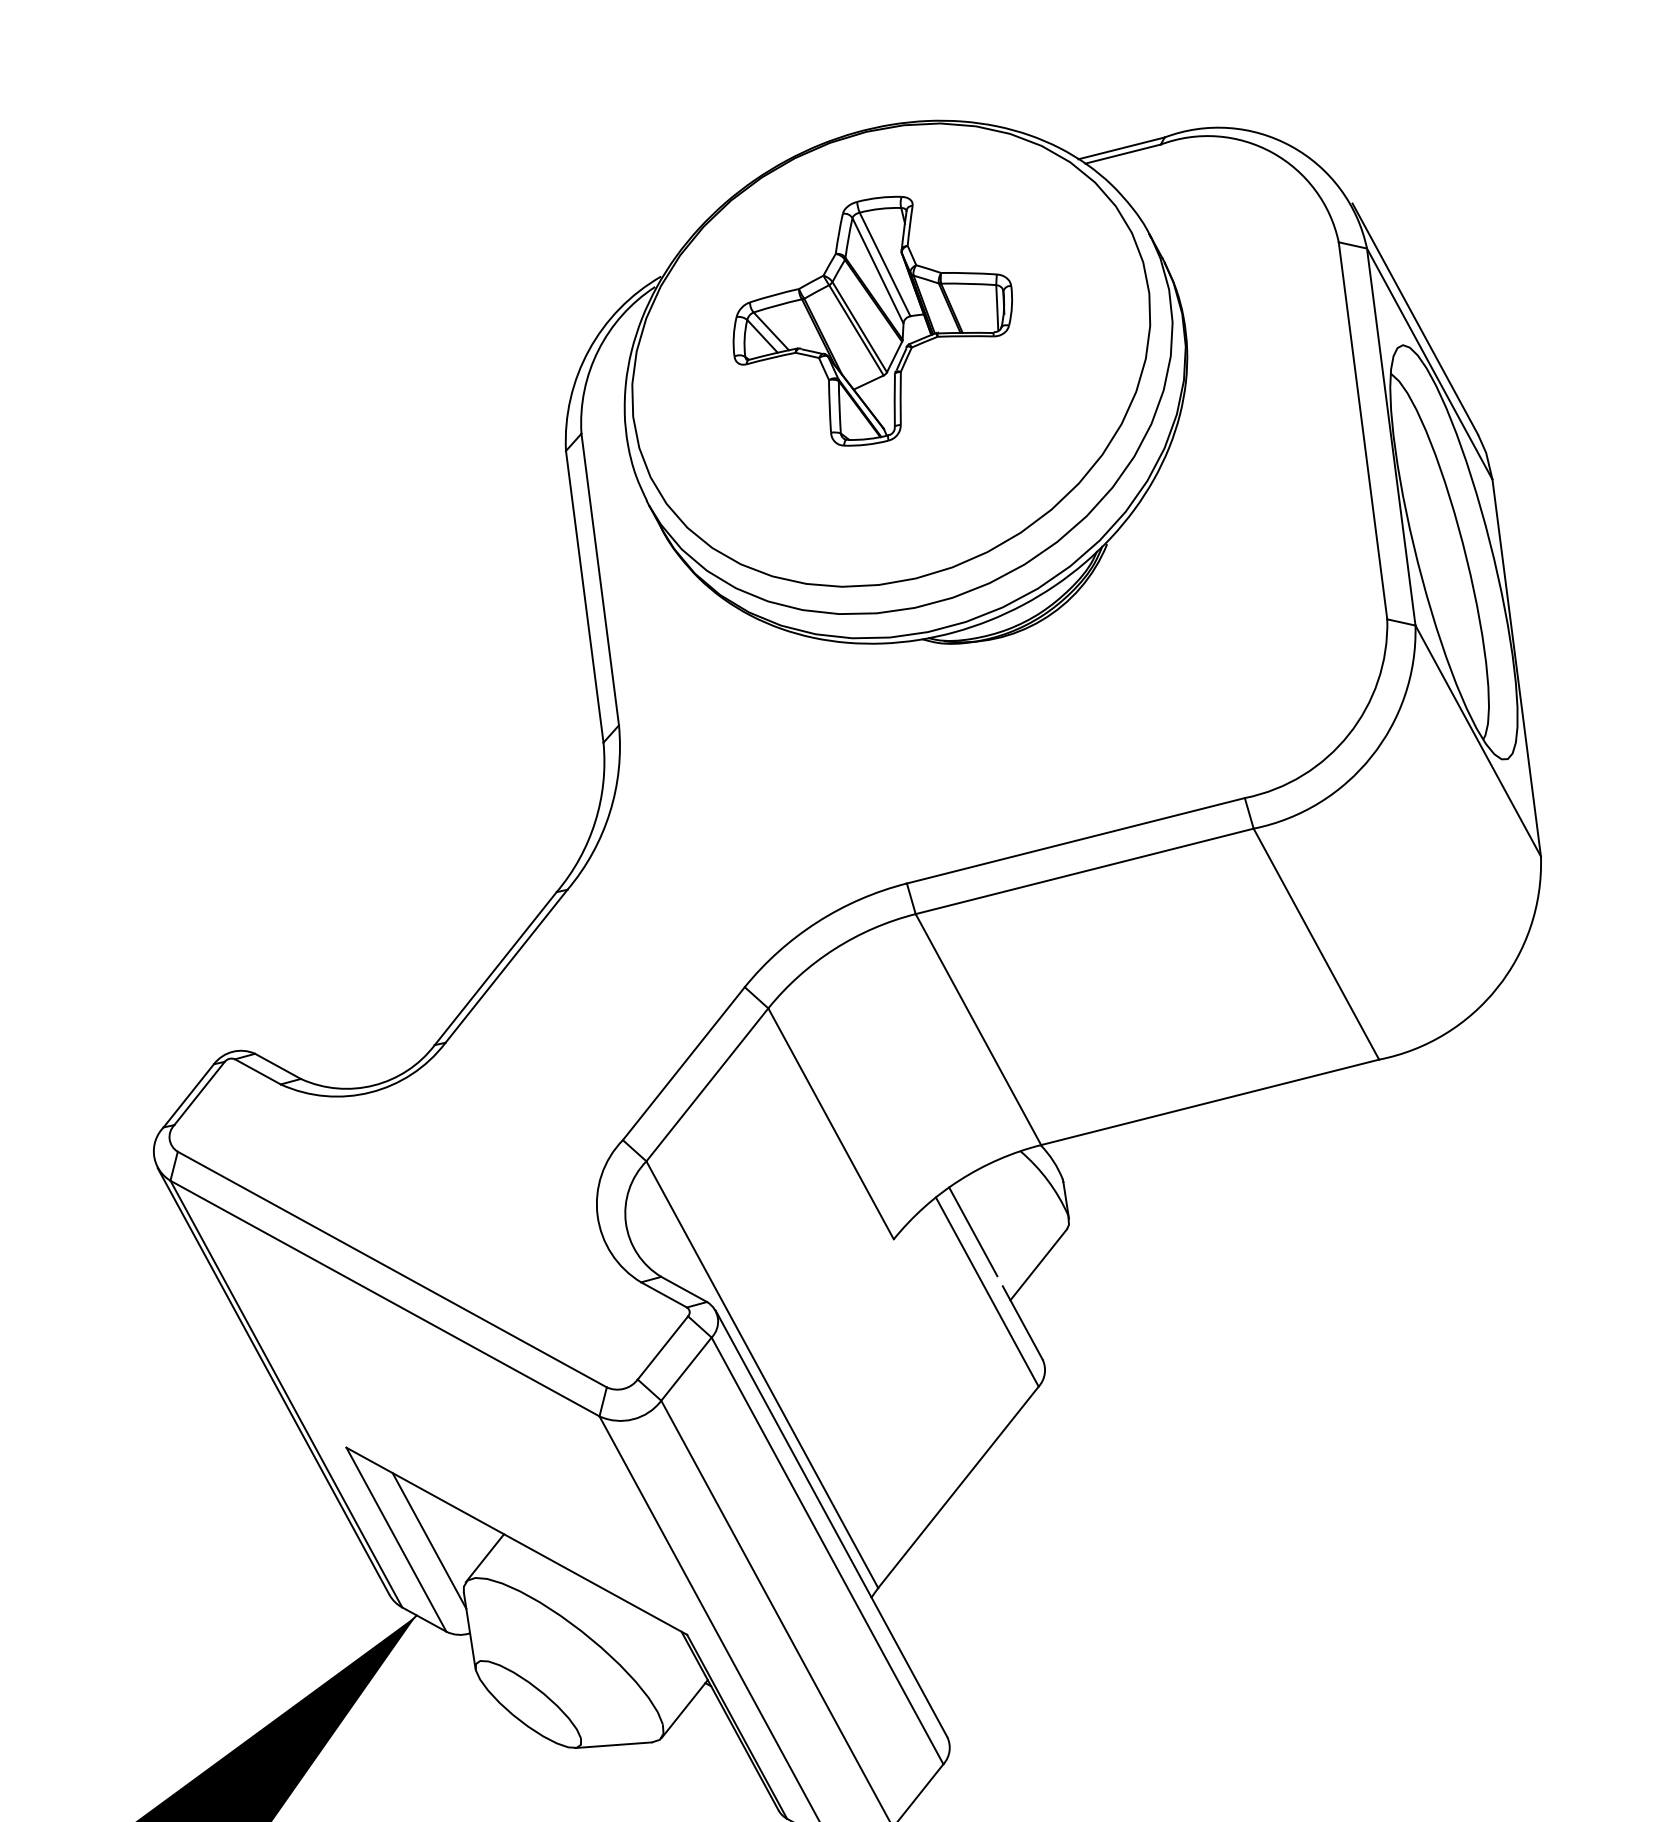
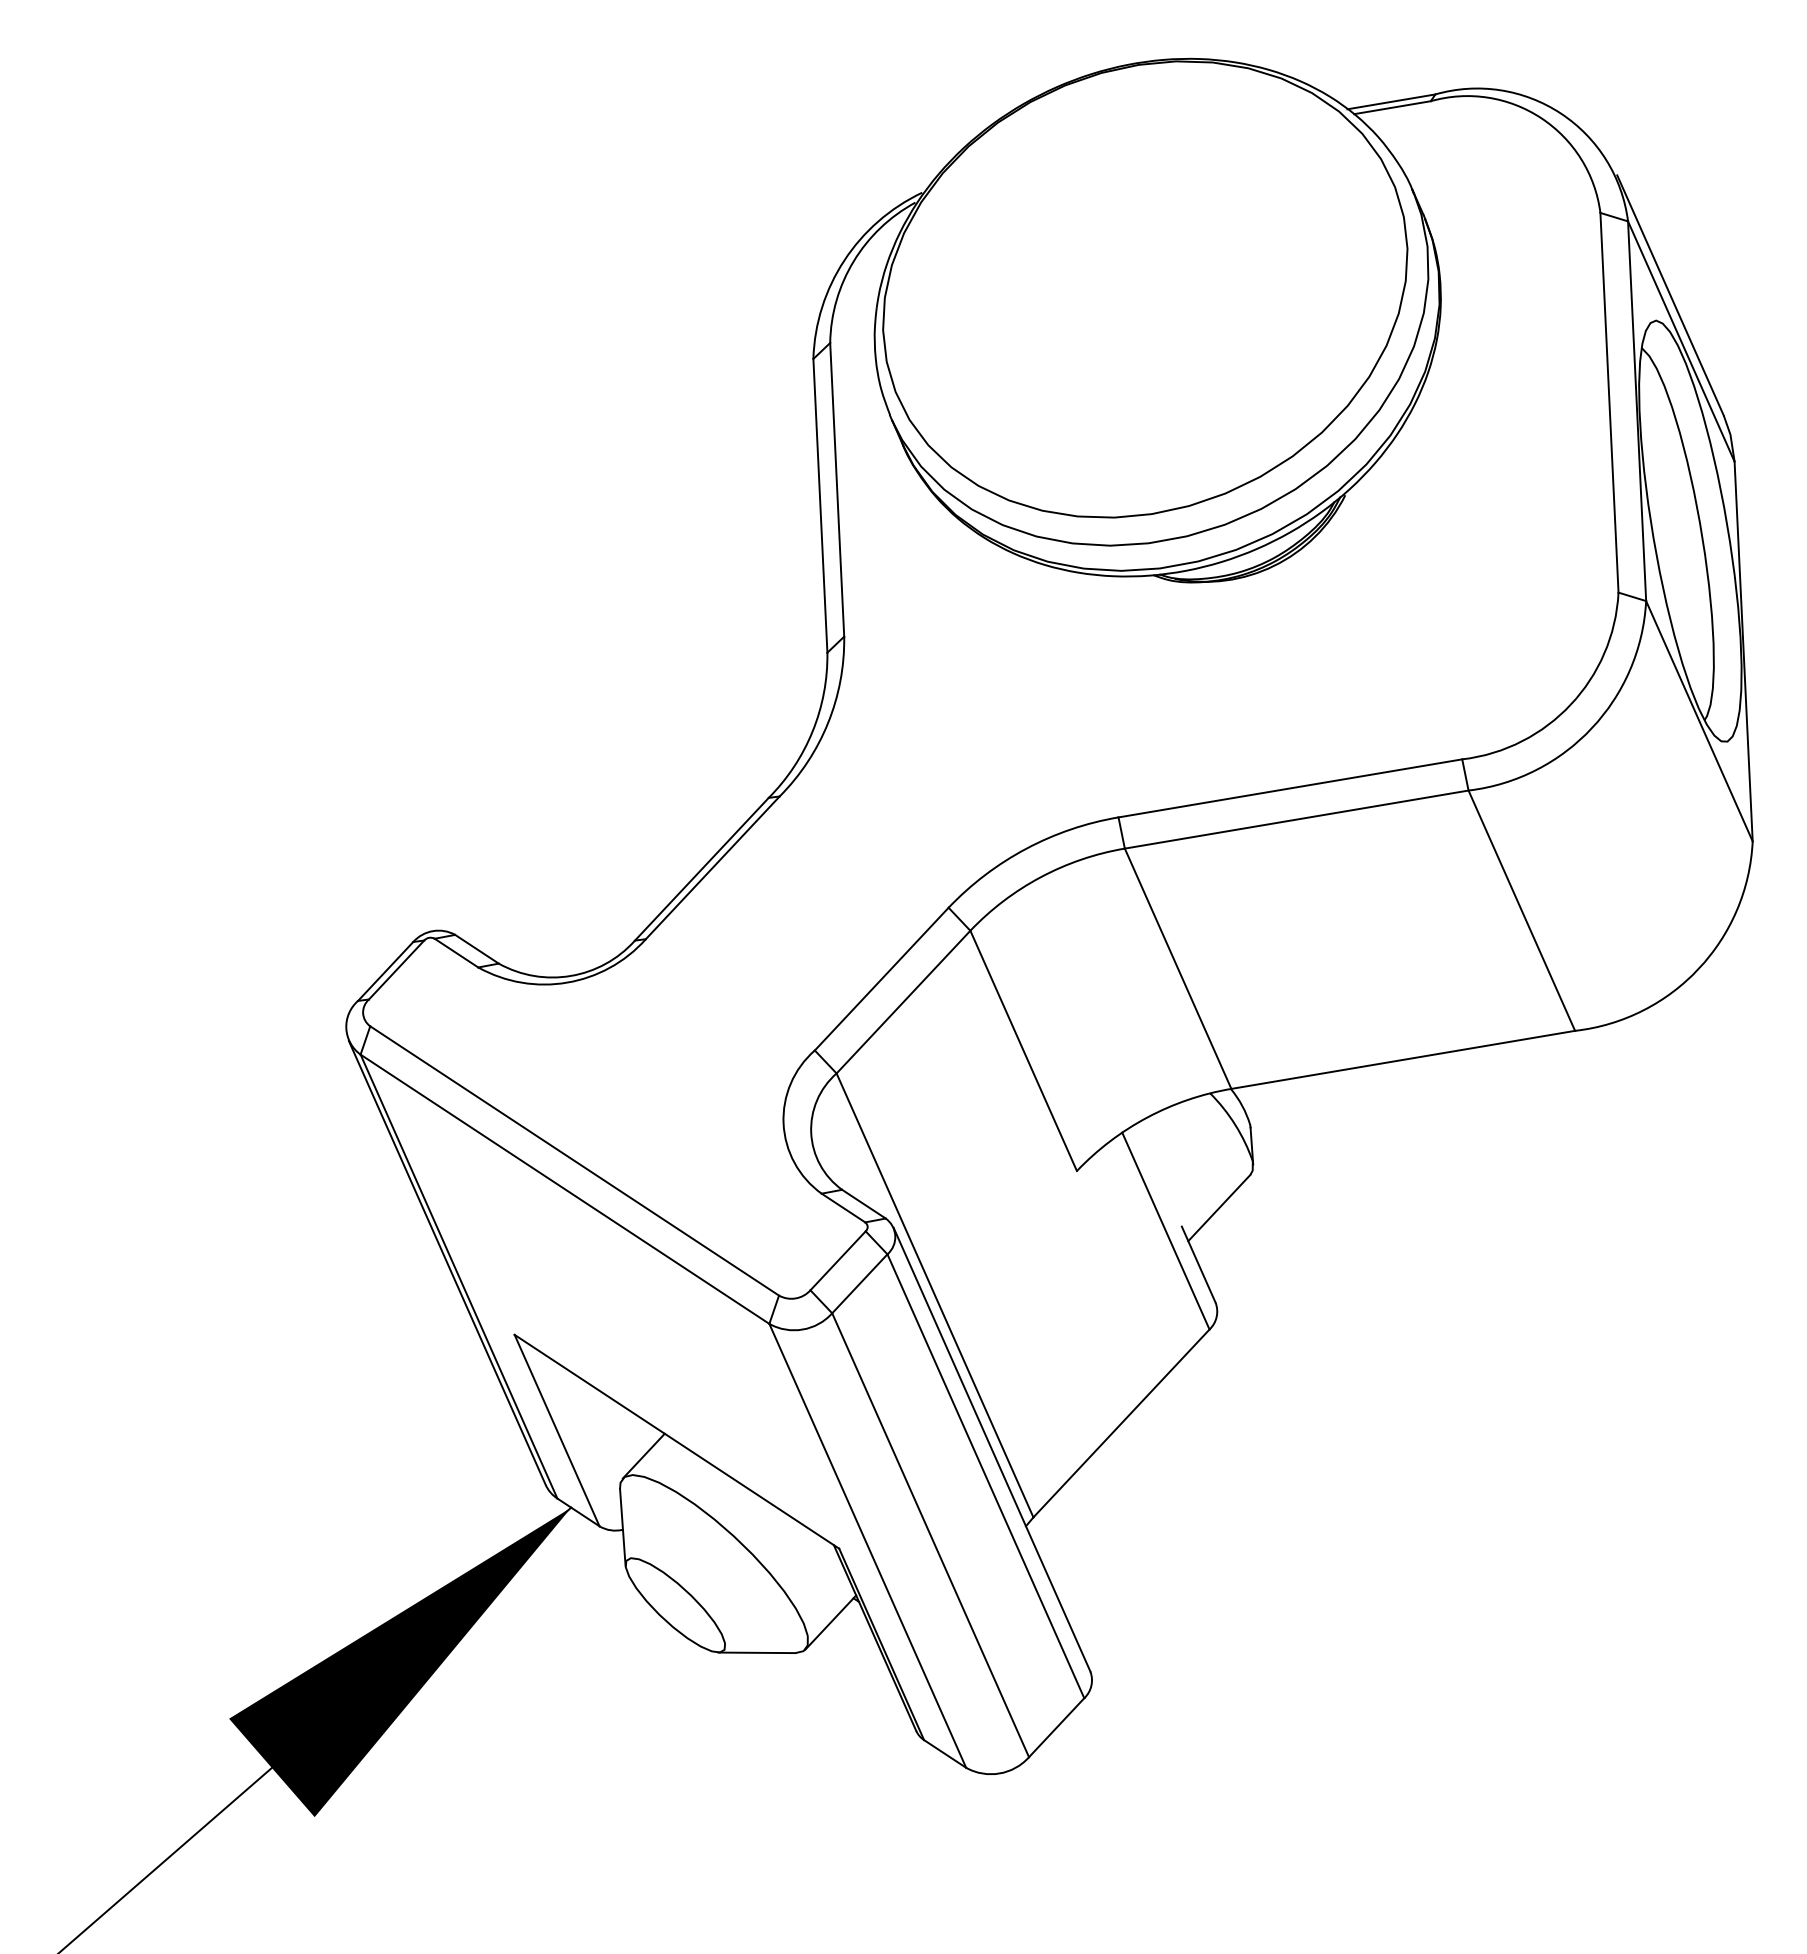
part: (872, 320) -> (1129, 253), removed
line: (972, 1231) -> (1156, 1169), removed
line: (428, 1540) -> (589, 1433), removed

